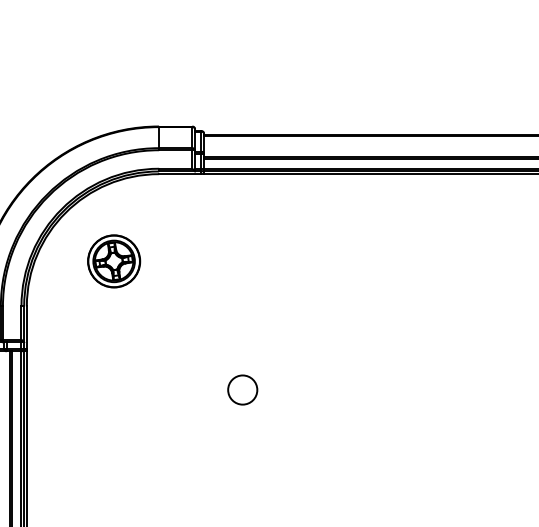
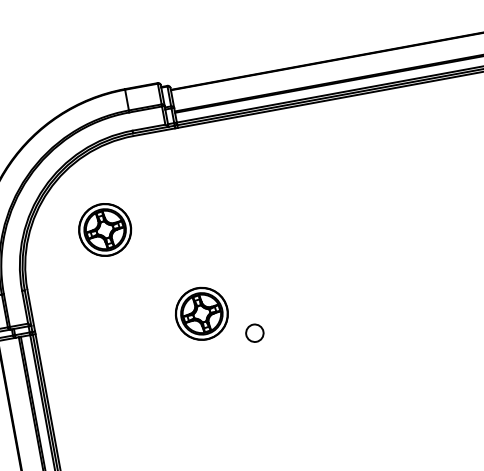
part: (194, 361) -> (202, 313), added
circle: (242, 389) -> (254, 332), size x0.6

